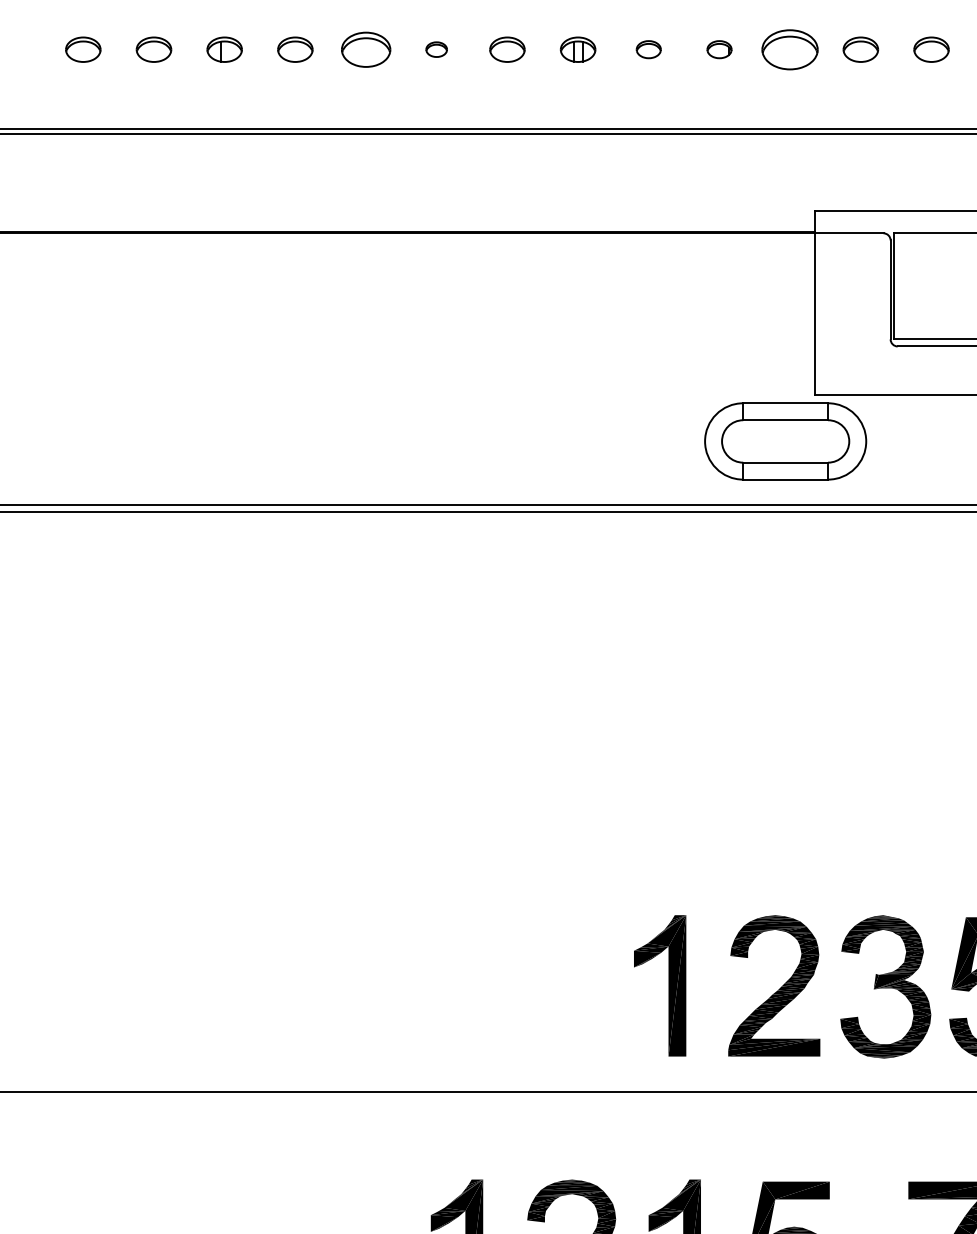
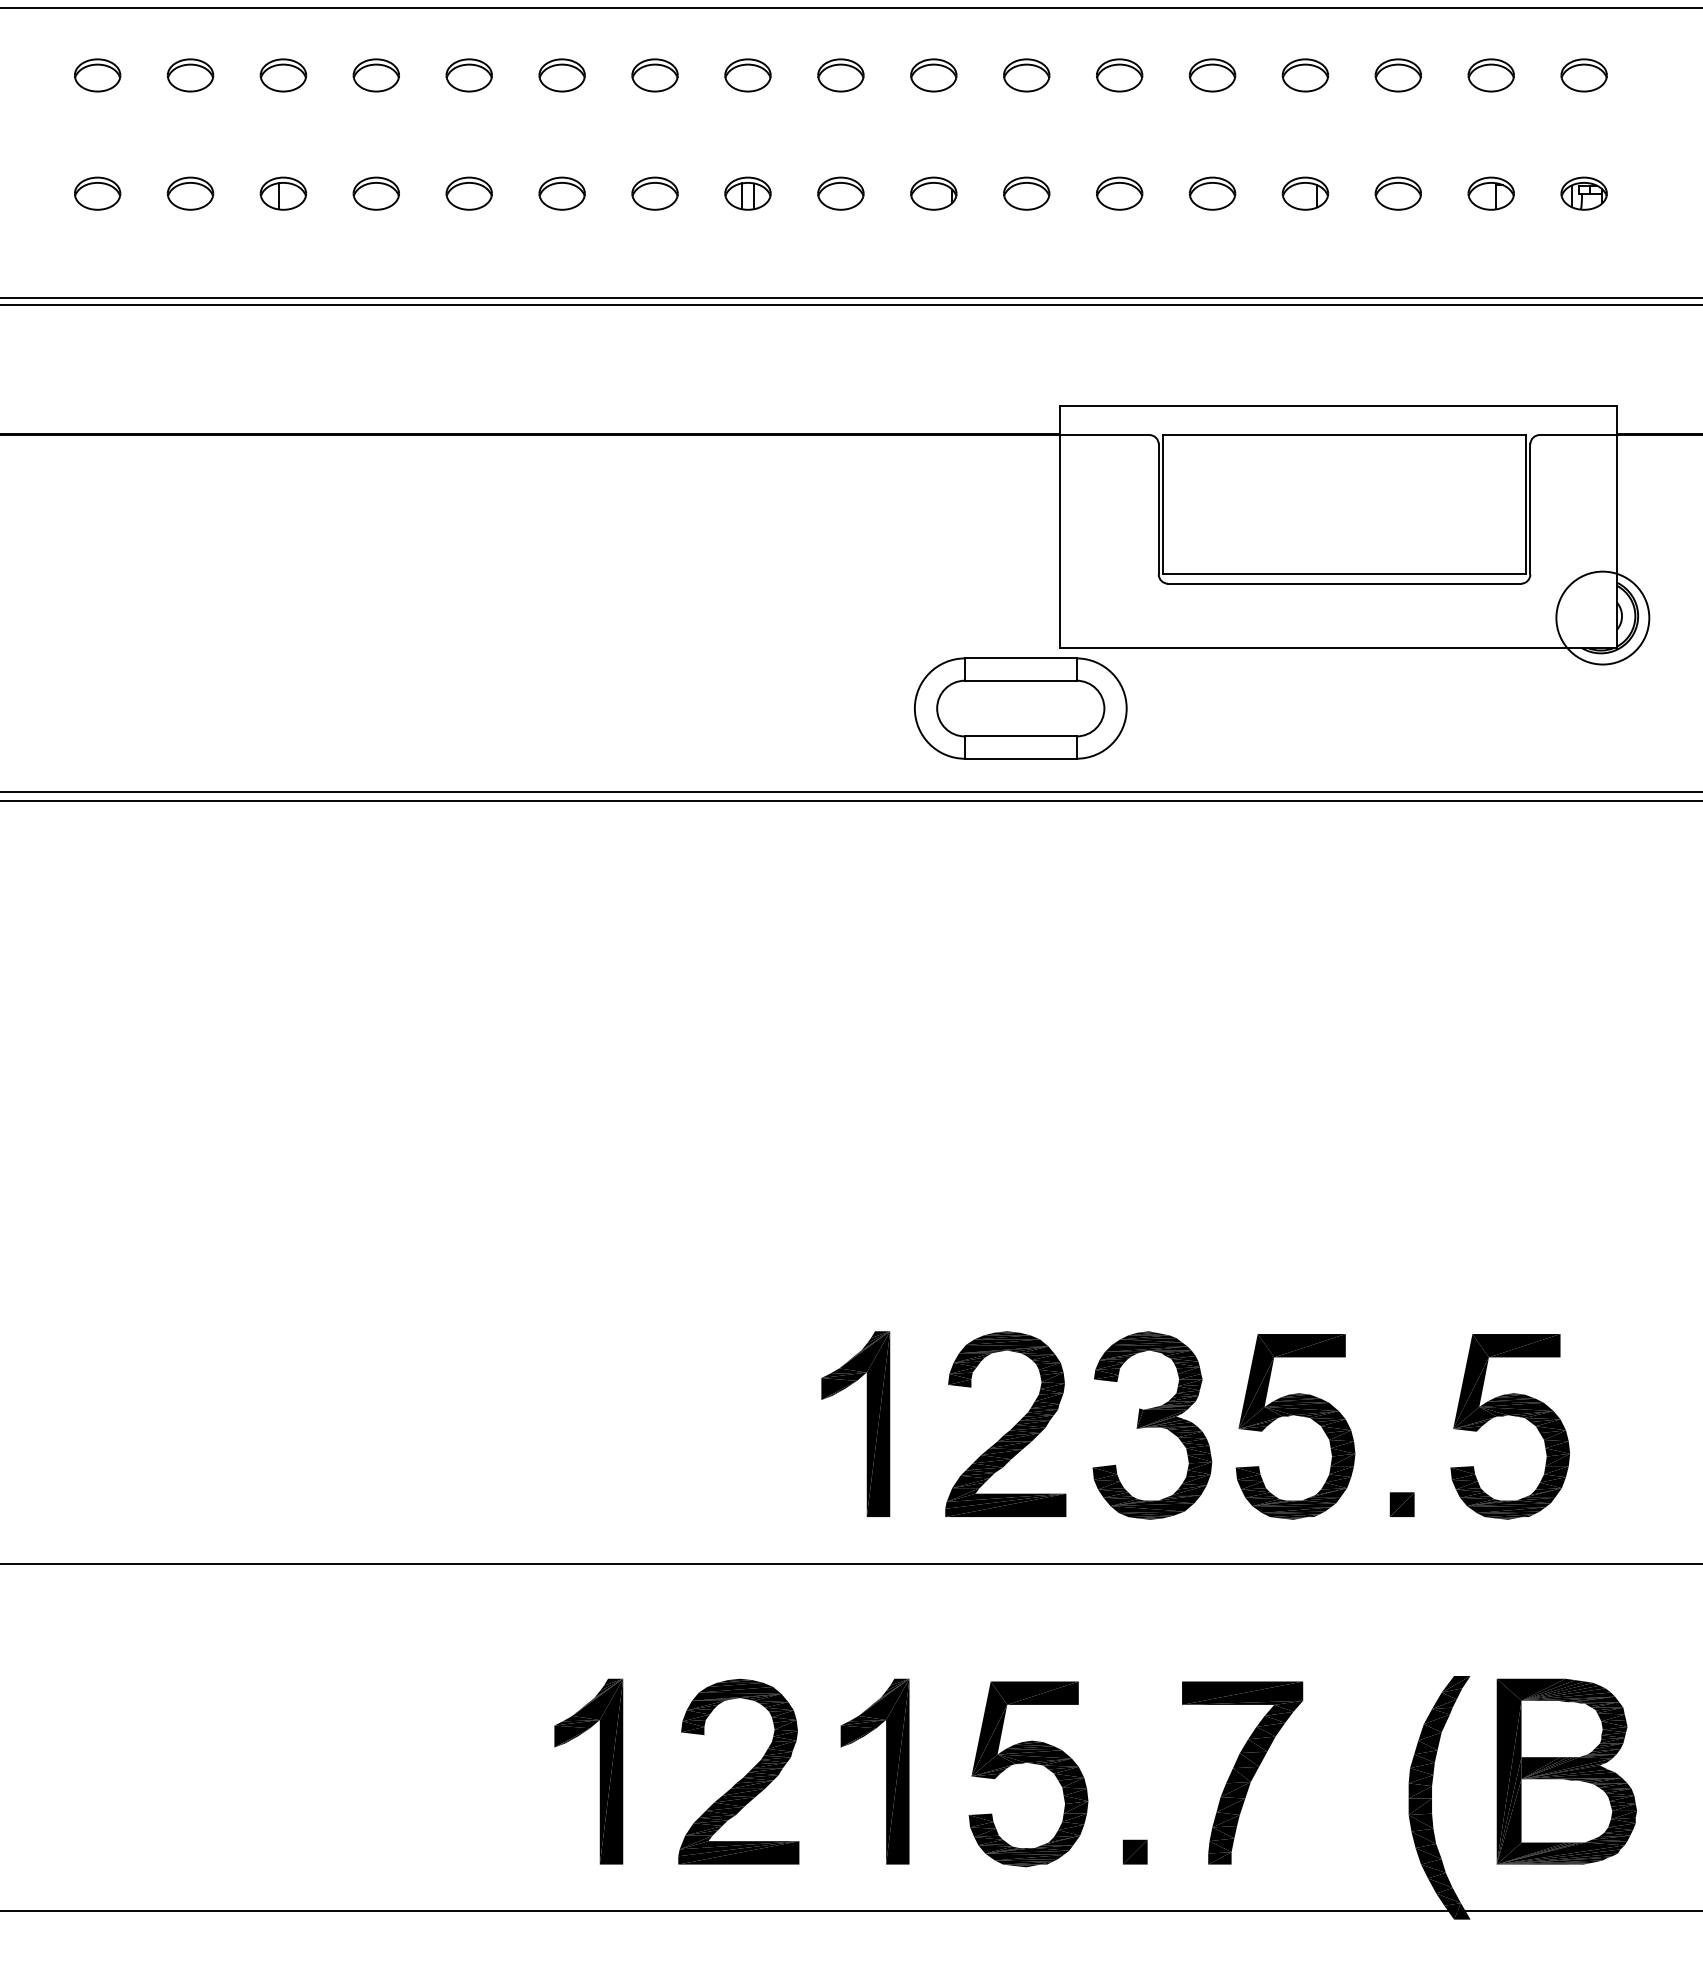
part: (365, 49) -> (468, 193), size x0.71
part: (436, 49) -> (561, 193), size x1.67
part: (648, 49) -> (840, 193), size x1.43
part: (719, 49) -> (933, 193), size x1.43
part: (790, 49) -> (1026, 193), size x0.62

